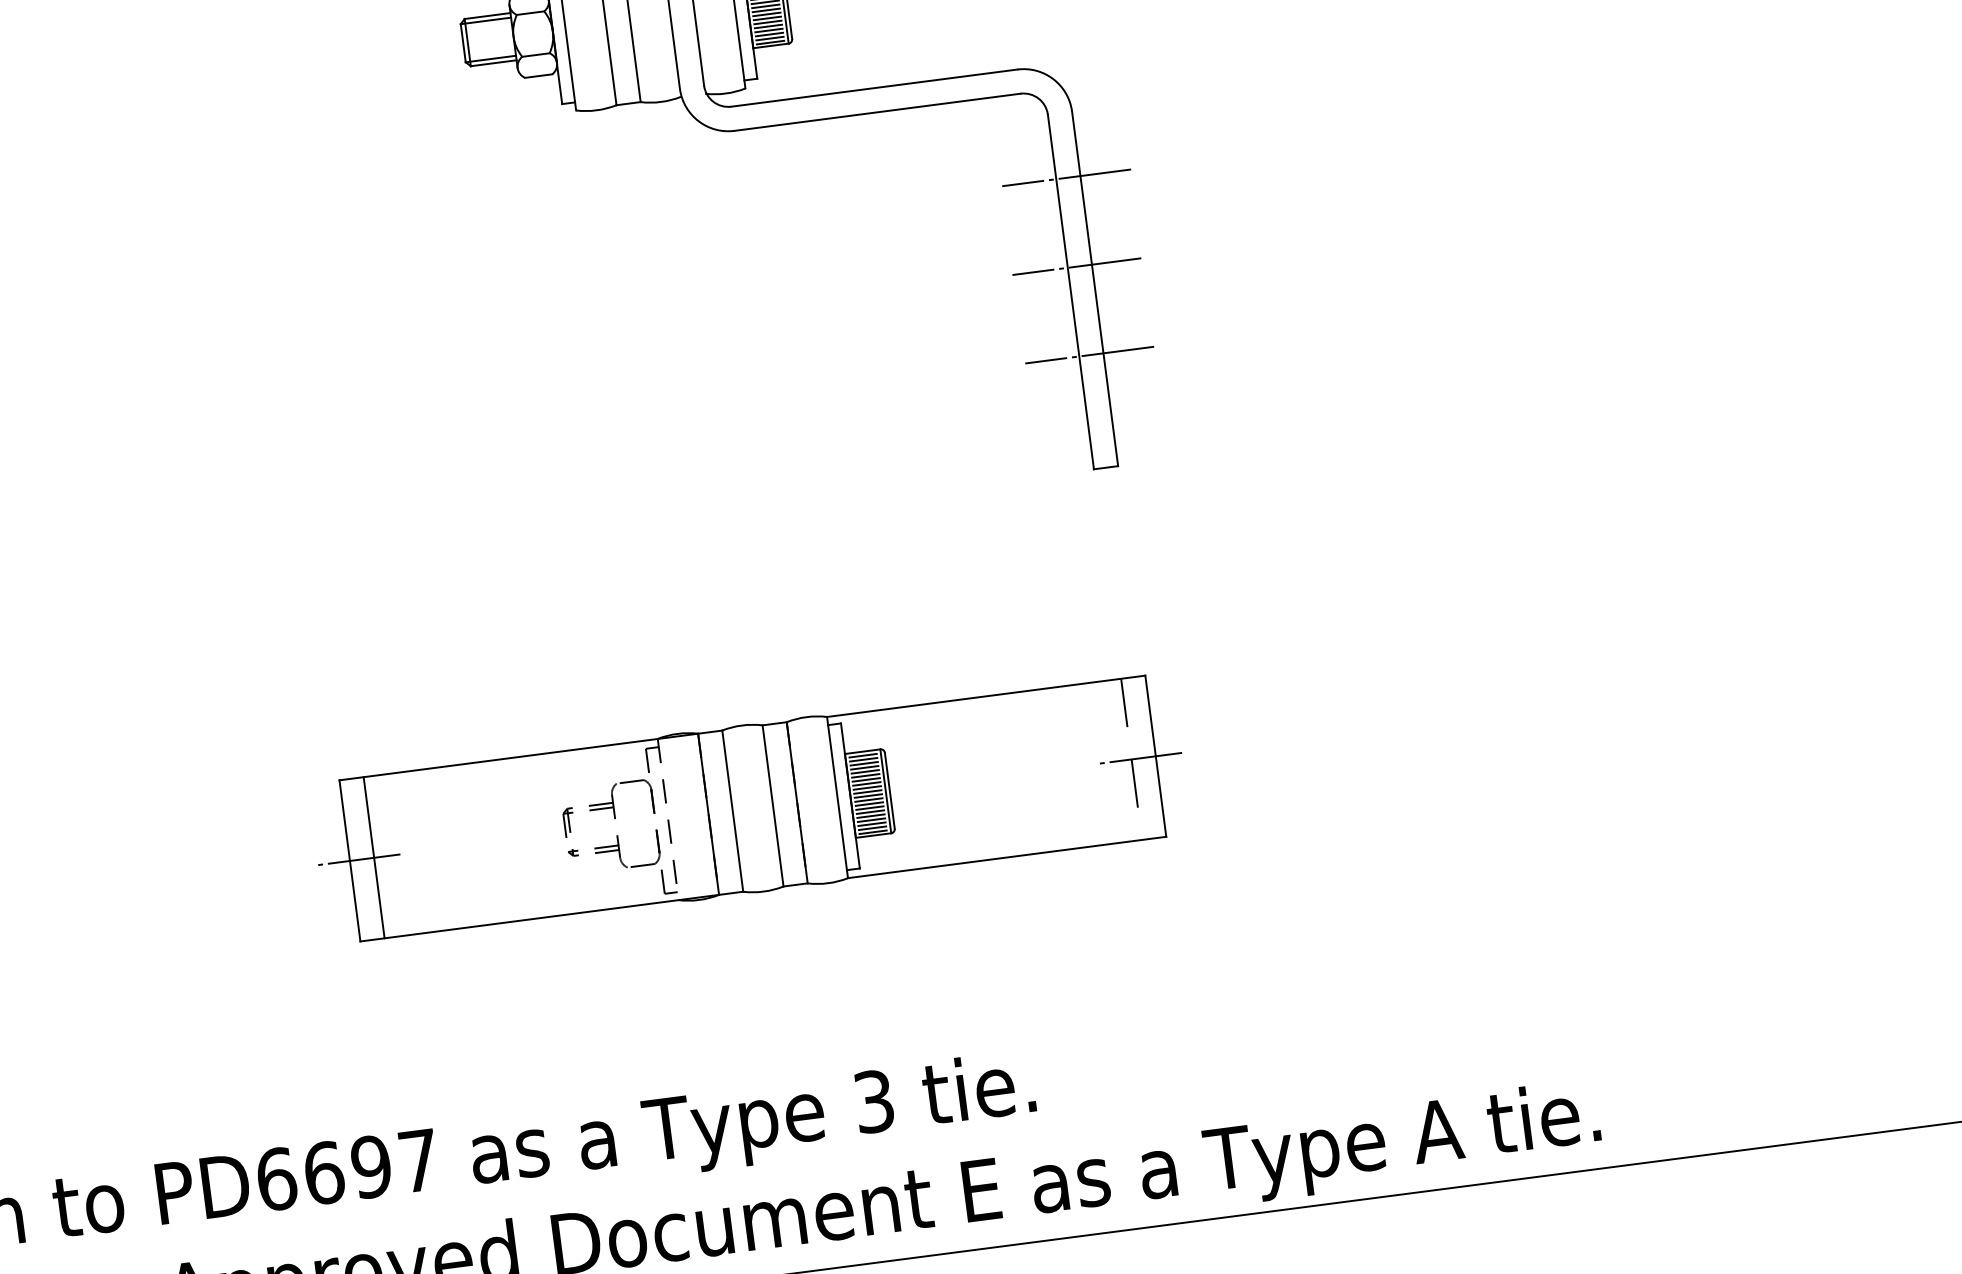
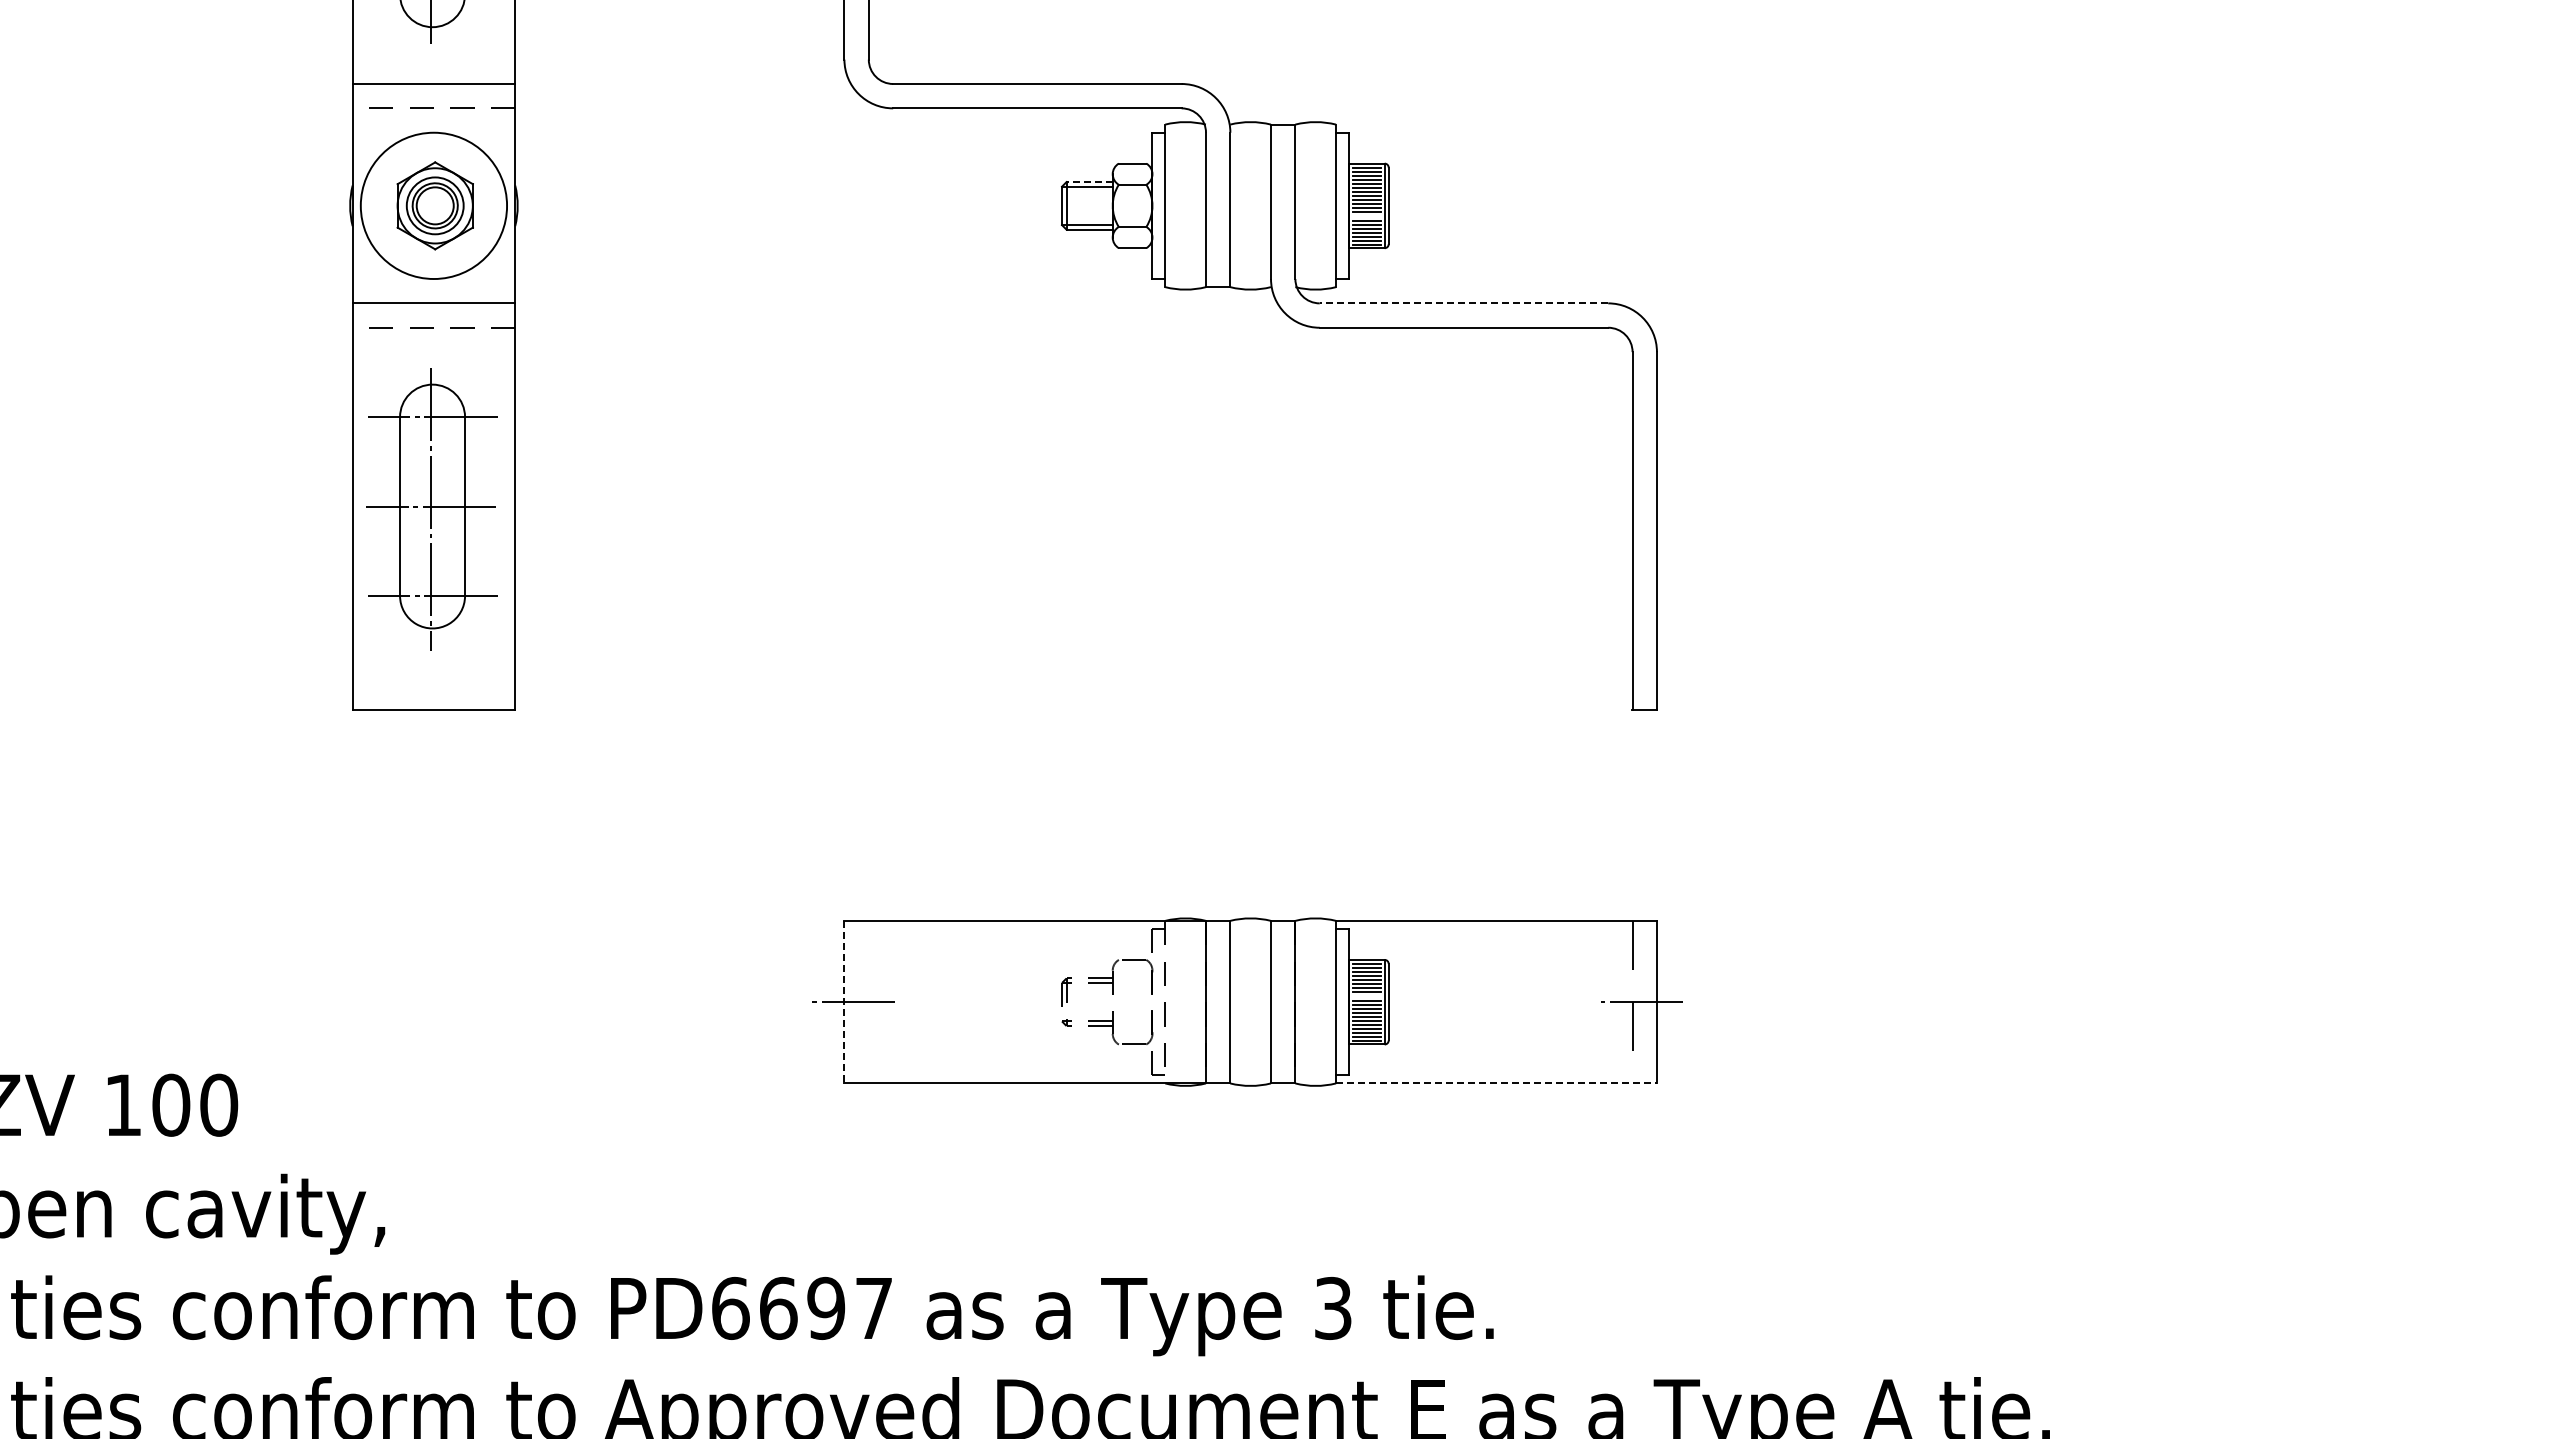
line: (766, 14) -> (1366, 216), removed
line: (487, 16) -> (1089, 182), solid -> dashed
line: (873, 88) -> (1463, 303), solid -> dashed
line: (1067, 178) -> (1643, 417), removed
line: (1076, 266) -> (1641, 506), removed
line: (1090, 354) -> (1643, 595), removed
line: (867, 788) -> (1366, 996), removed
line: (373, 857) -> (868, 1001), removed
line: (1007, 857) -> (1496, 1083), solid -> dashed
line: (350, 861) -> (844, 1002), solid -> dashed

